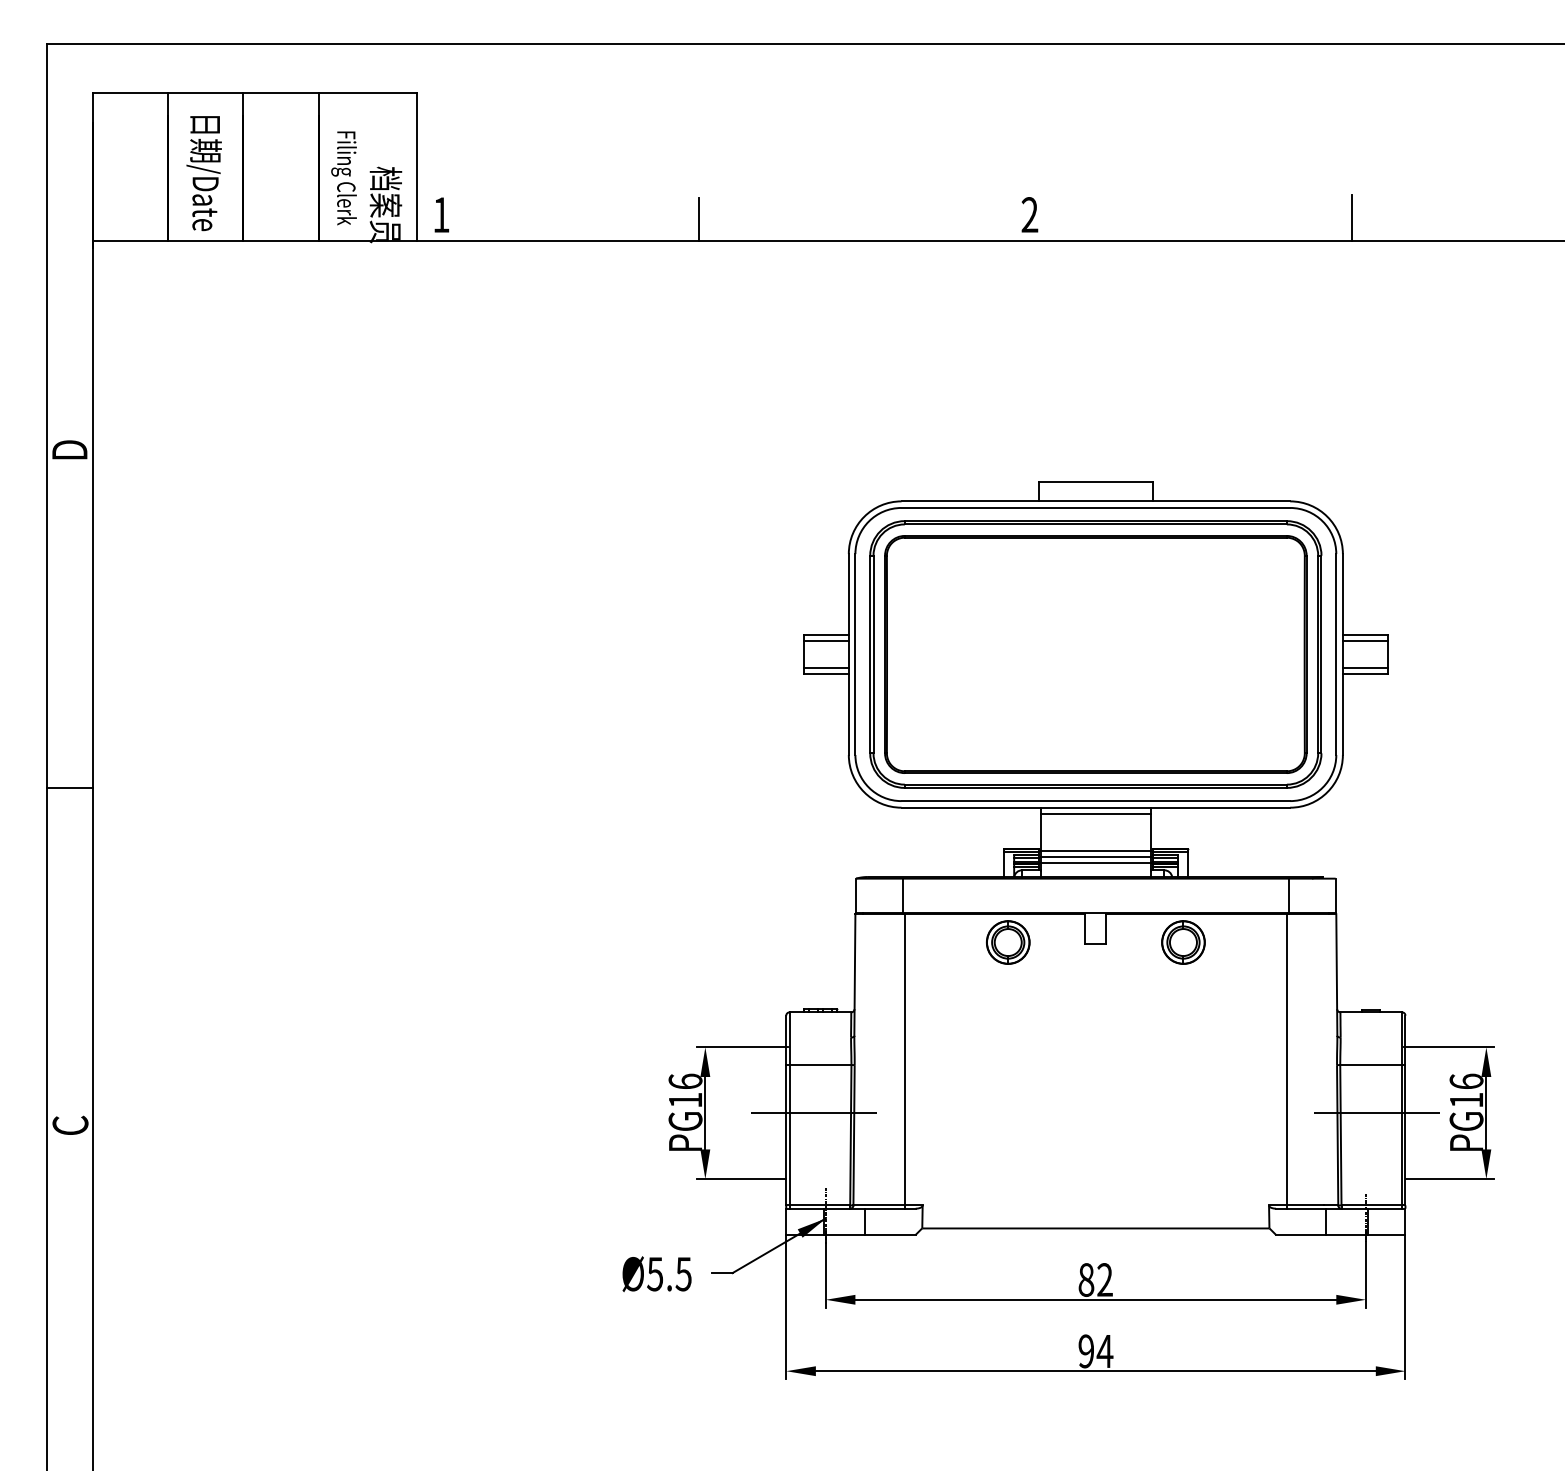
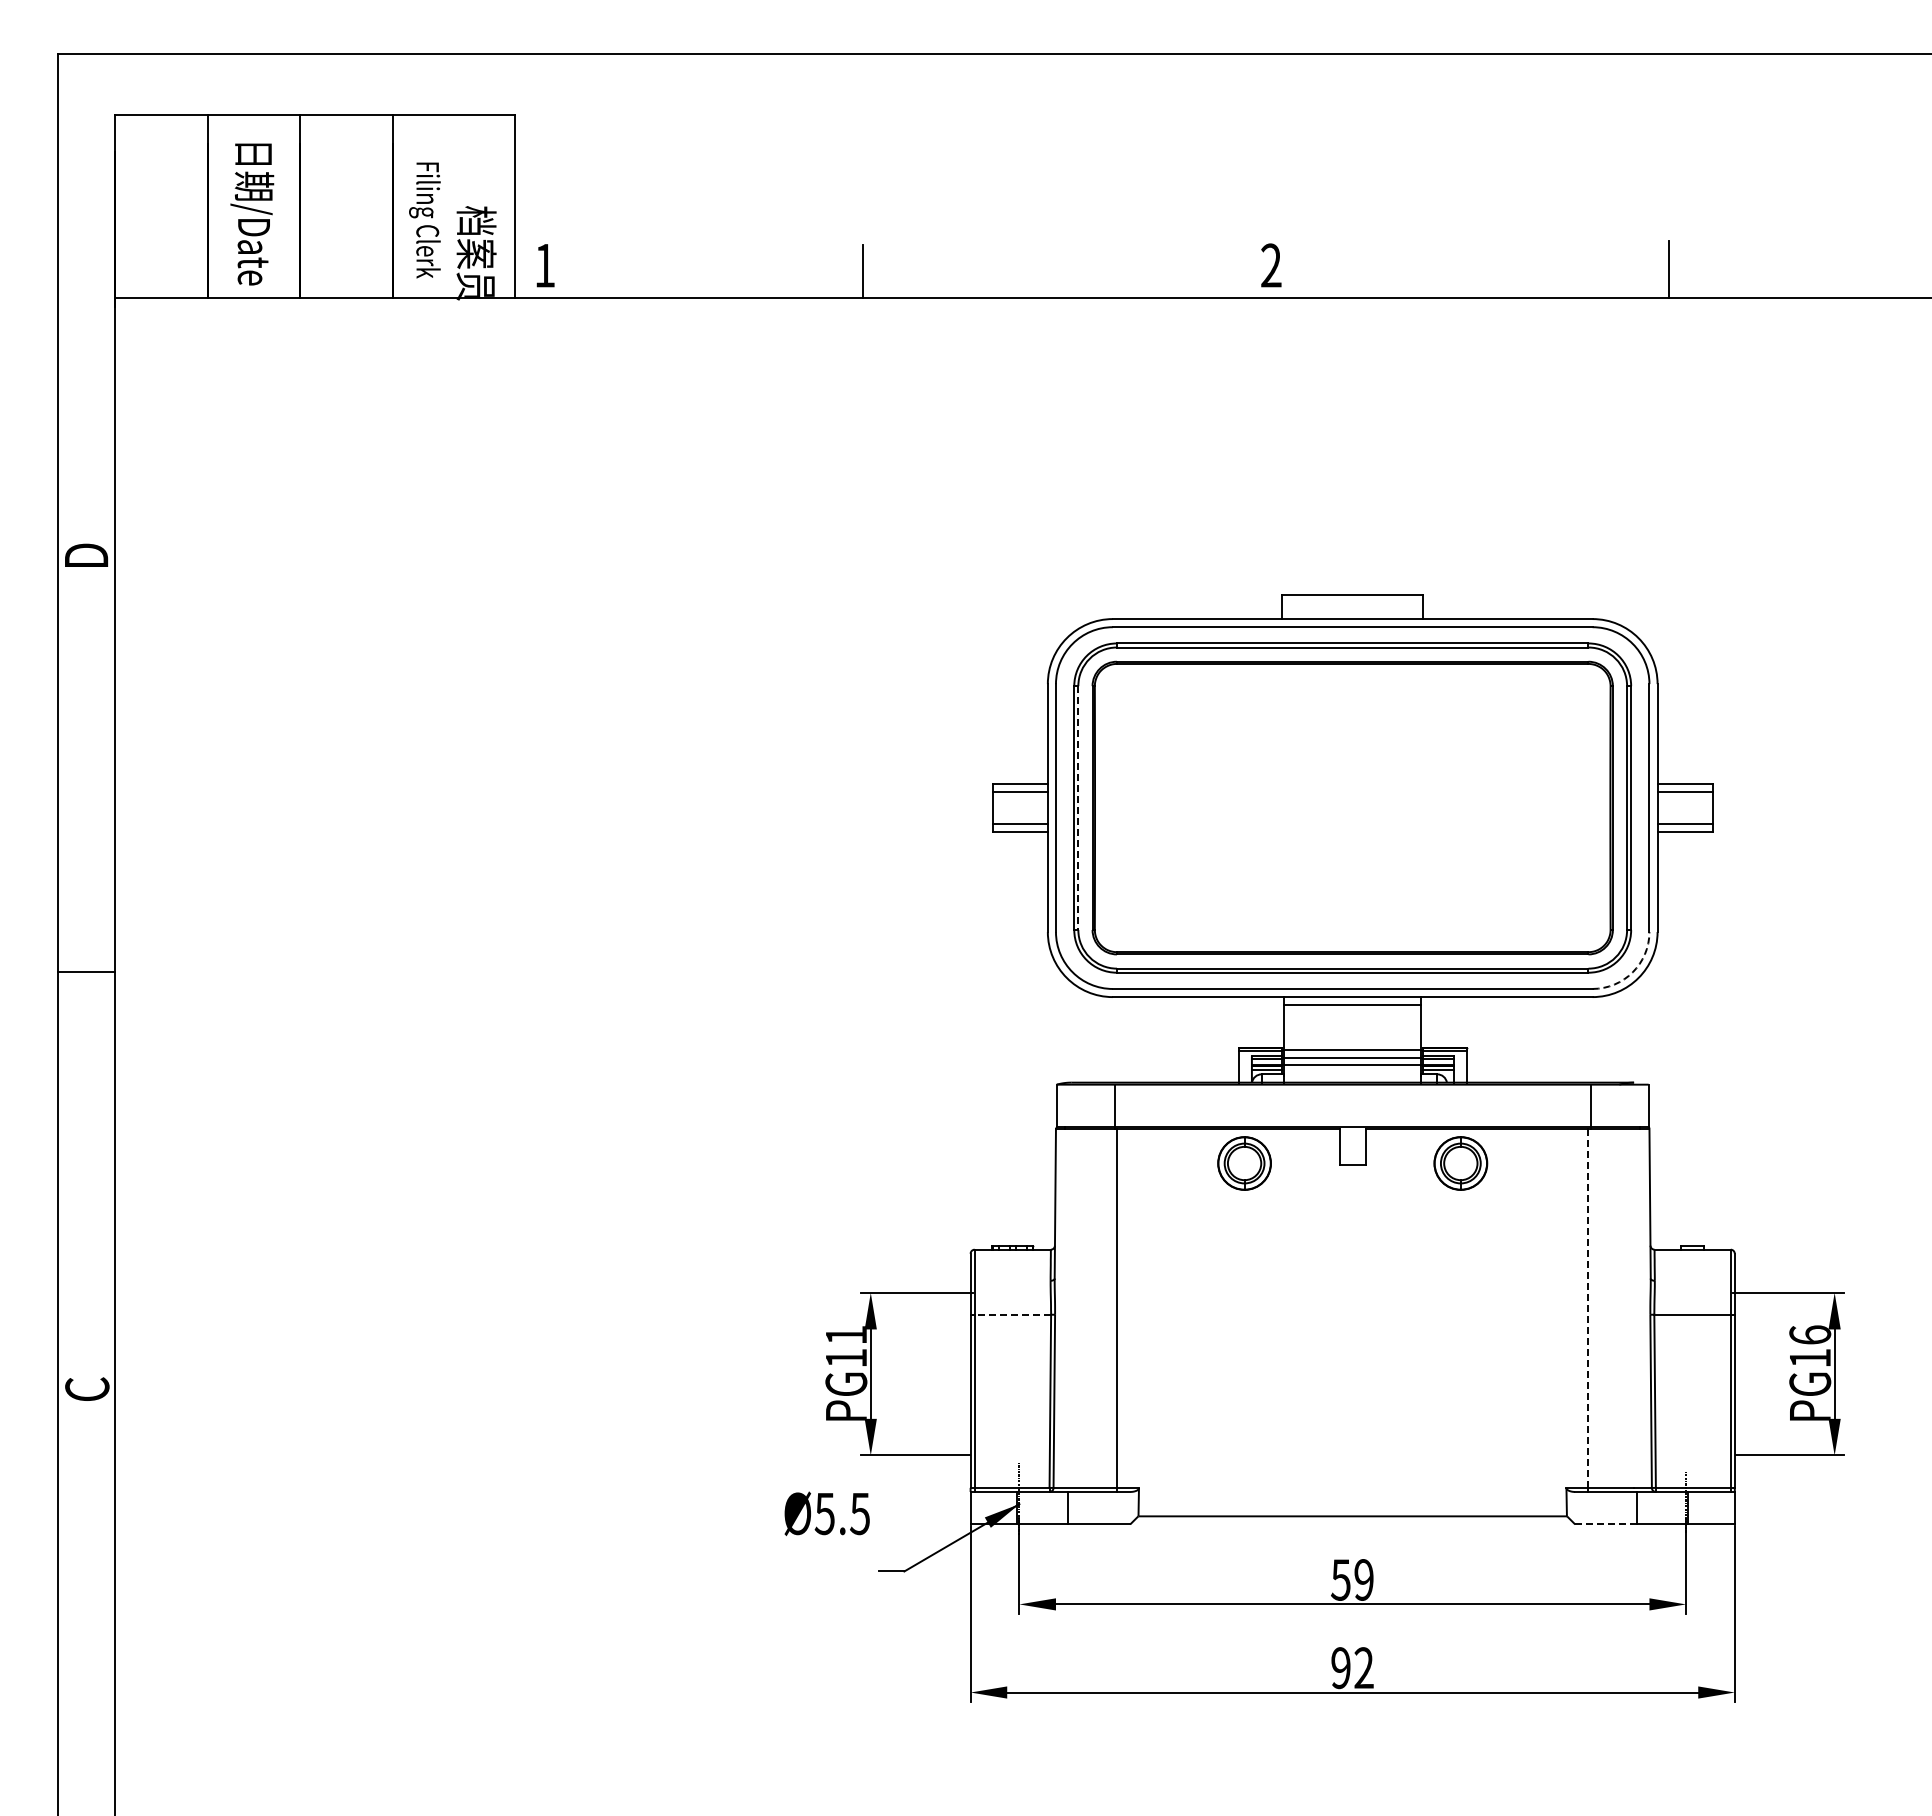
line: (873, 654) -> (1078, 808), solid -> dashed
arc: (1322, 787) -> (1632, 972), solid -> dashed
line: (1286, 1060) -> (1588, 1308), solid -> dashed
line: (820, 1064) -> (1012, 1314), solid -> dashed
text: (685, 1081) -> (846, 1334), PG16 -> PG11
line: (814, 1113) -> (1005, 1374), removed
line: (1376, 1113) -> (1699, 1374), removed
line: (1301, 1235) -> (1606, 1524), solid -> dashed
text: (656, 1273) -> (826, 1513), moved
text: (1095, 1279) -> (1352, 1579), 82 -> 59
text: (1104, 1350) -> (1363, 1667), 94 -> 92

